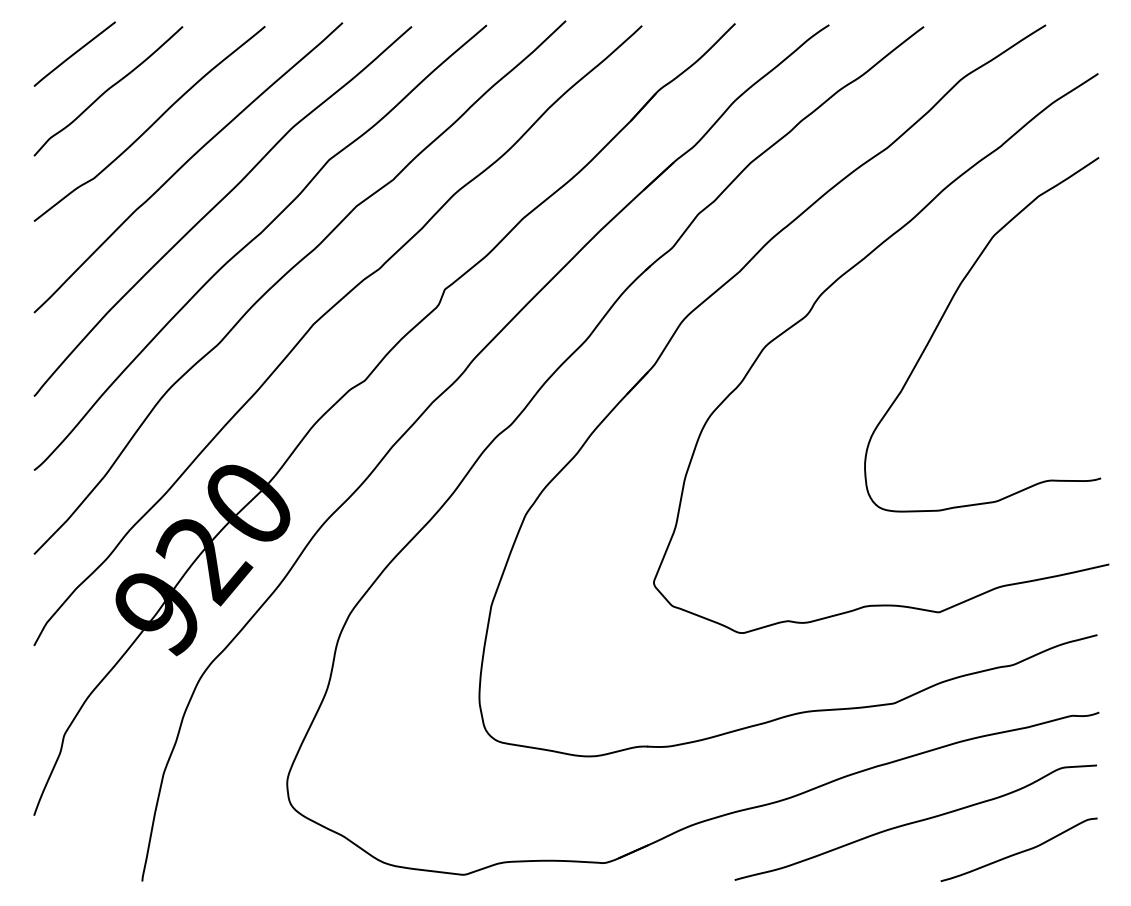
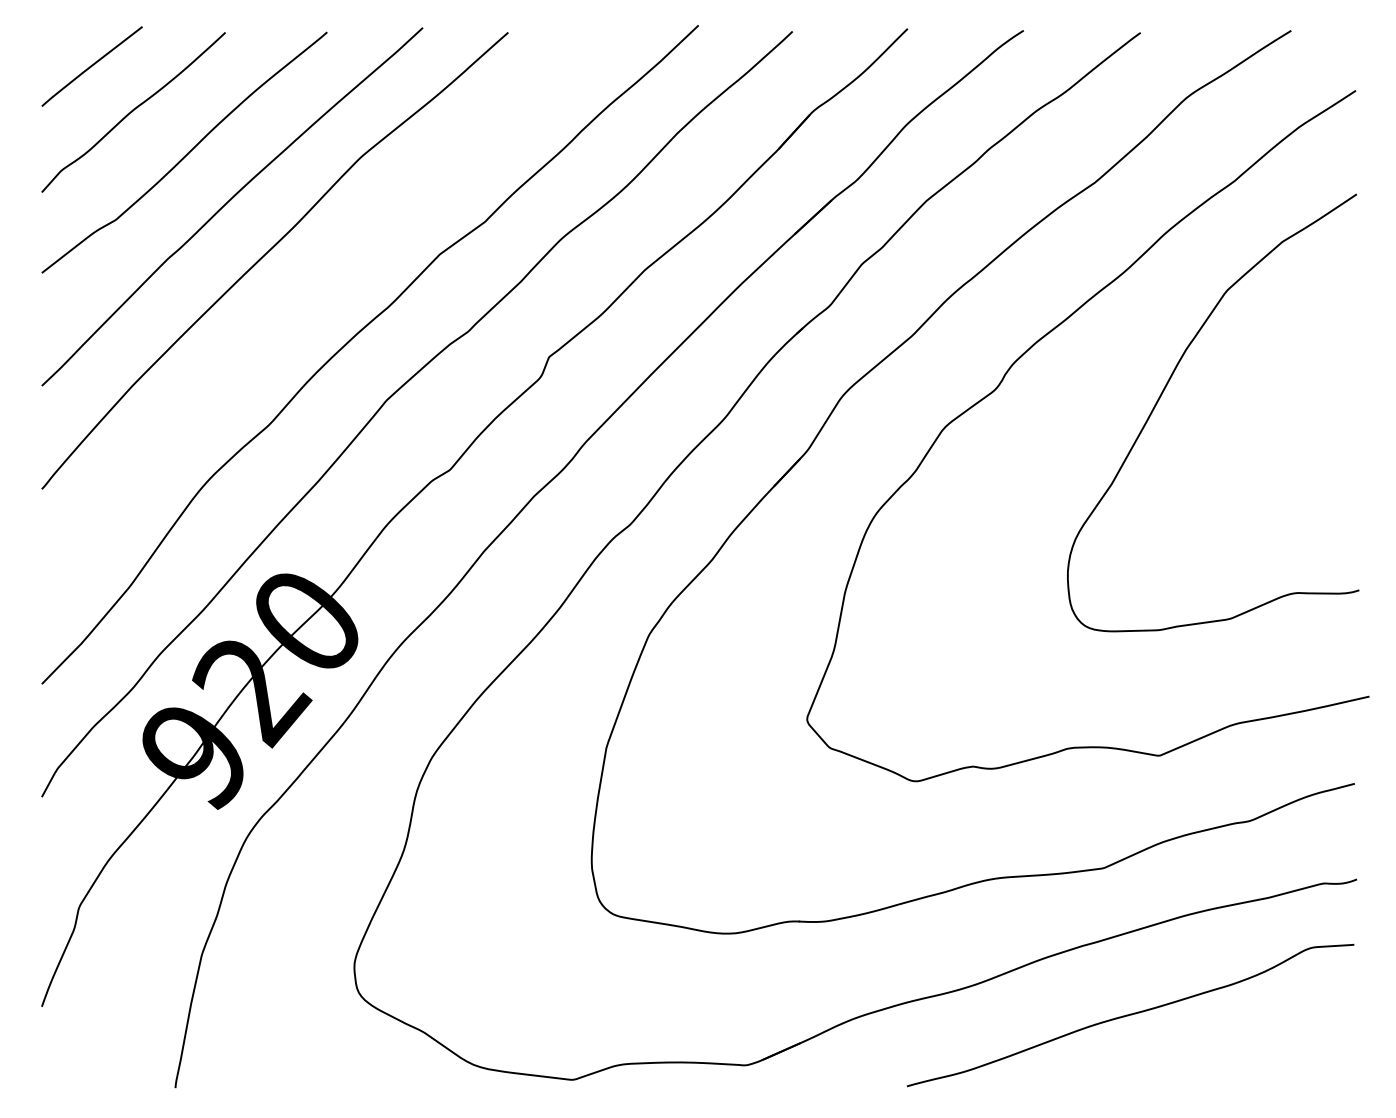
curve: (255, 238) -> (315, 294), removed
curve: (1019, 851) -> (1258, 1051), removed

